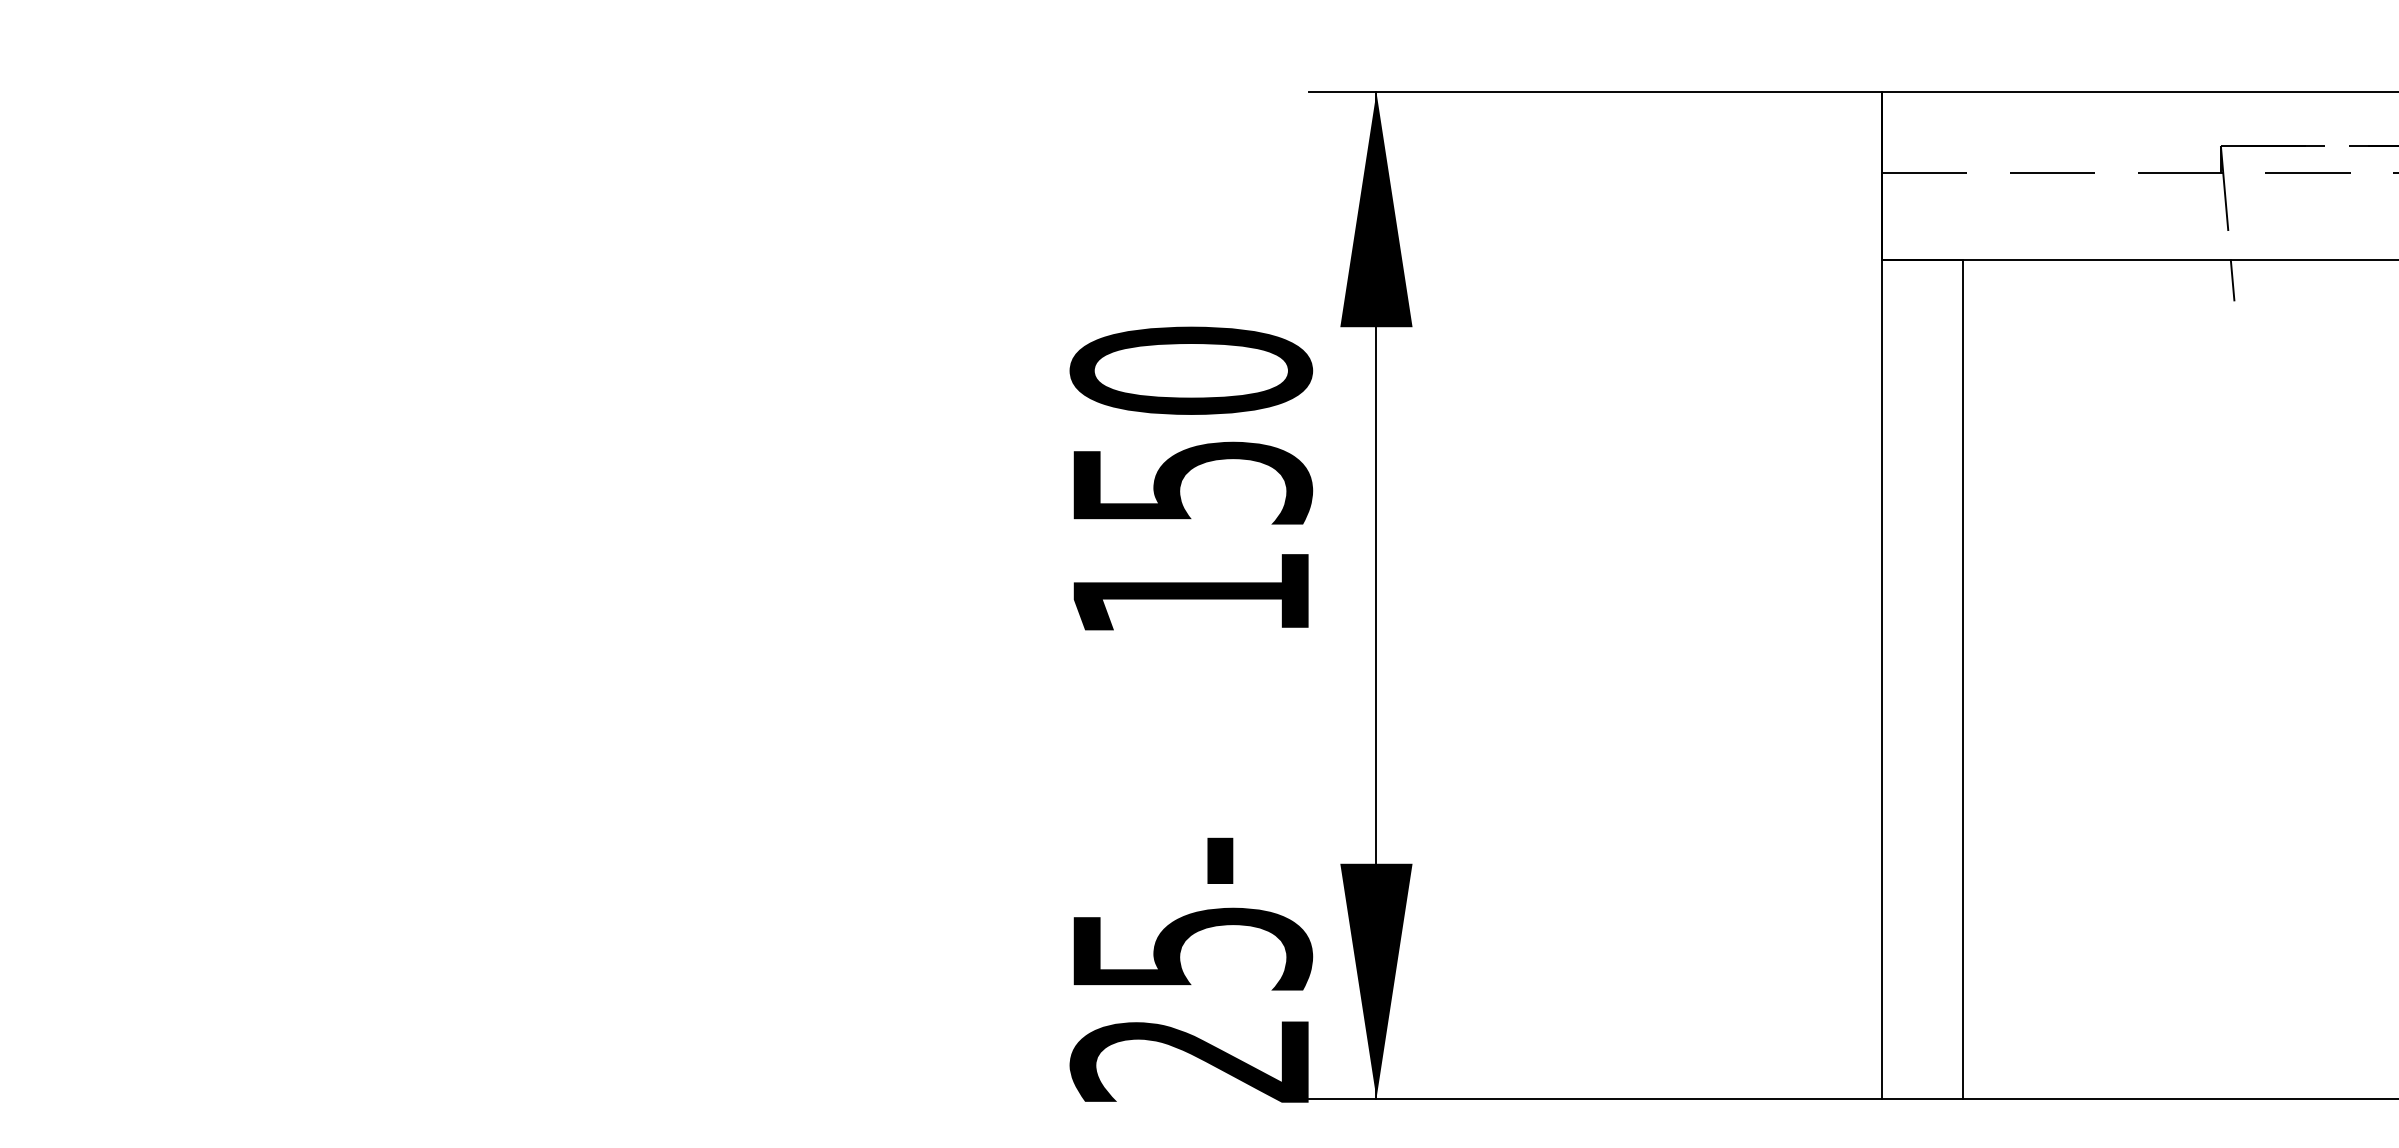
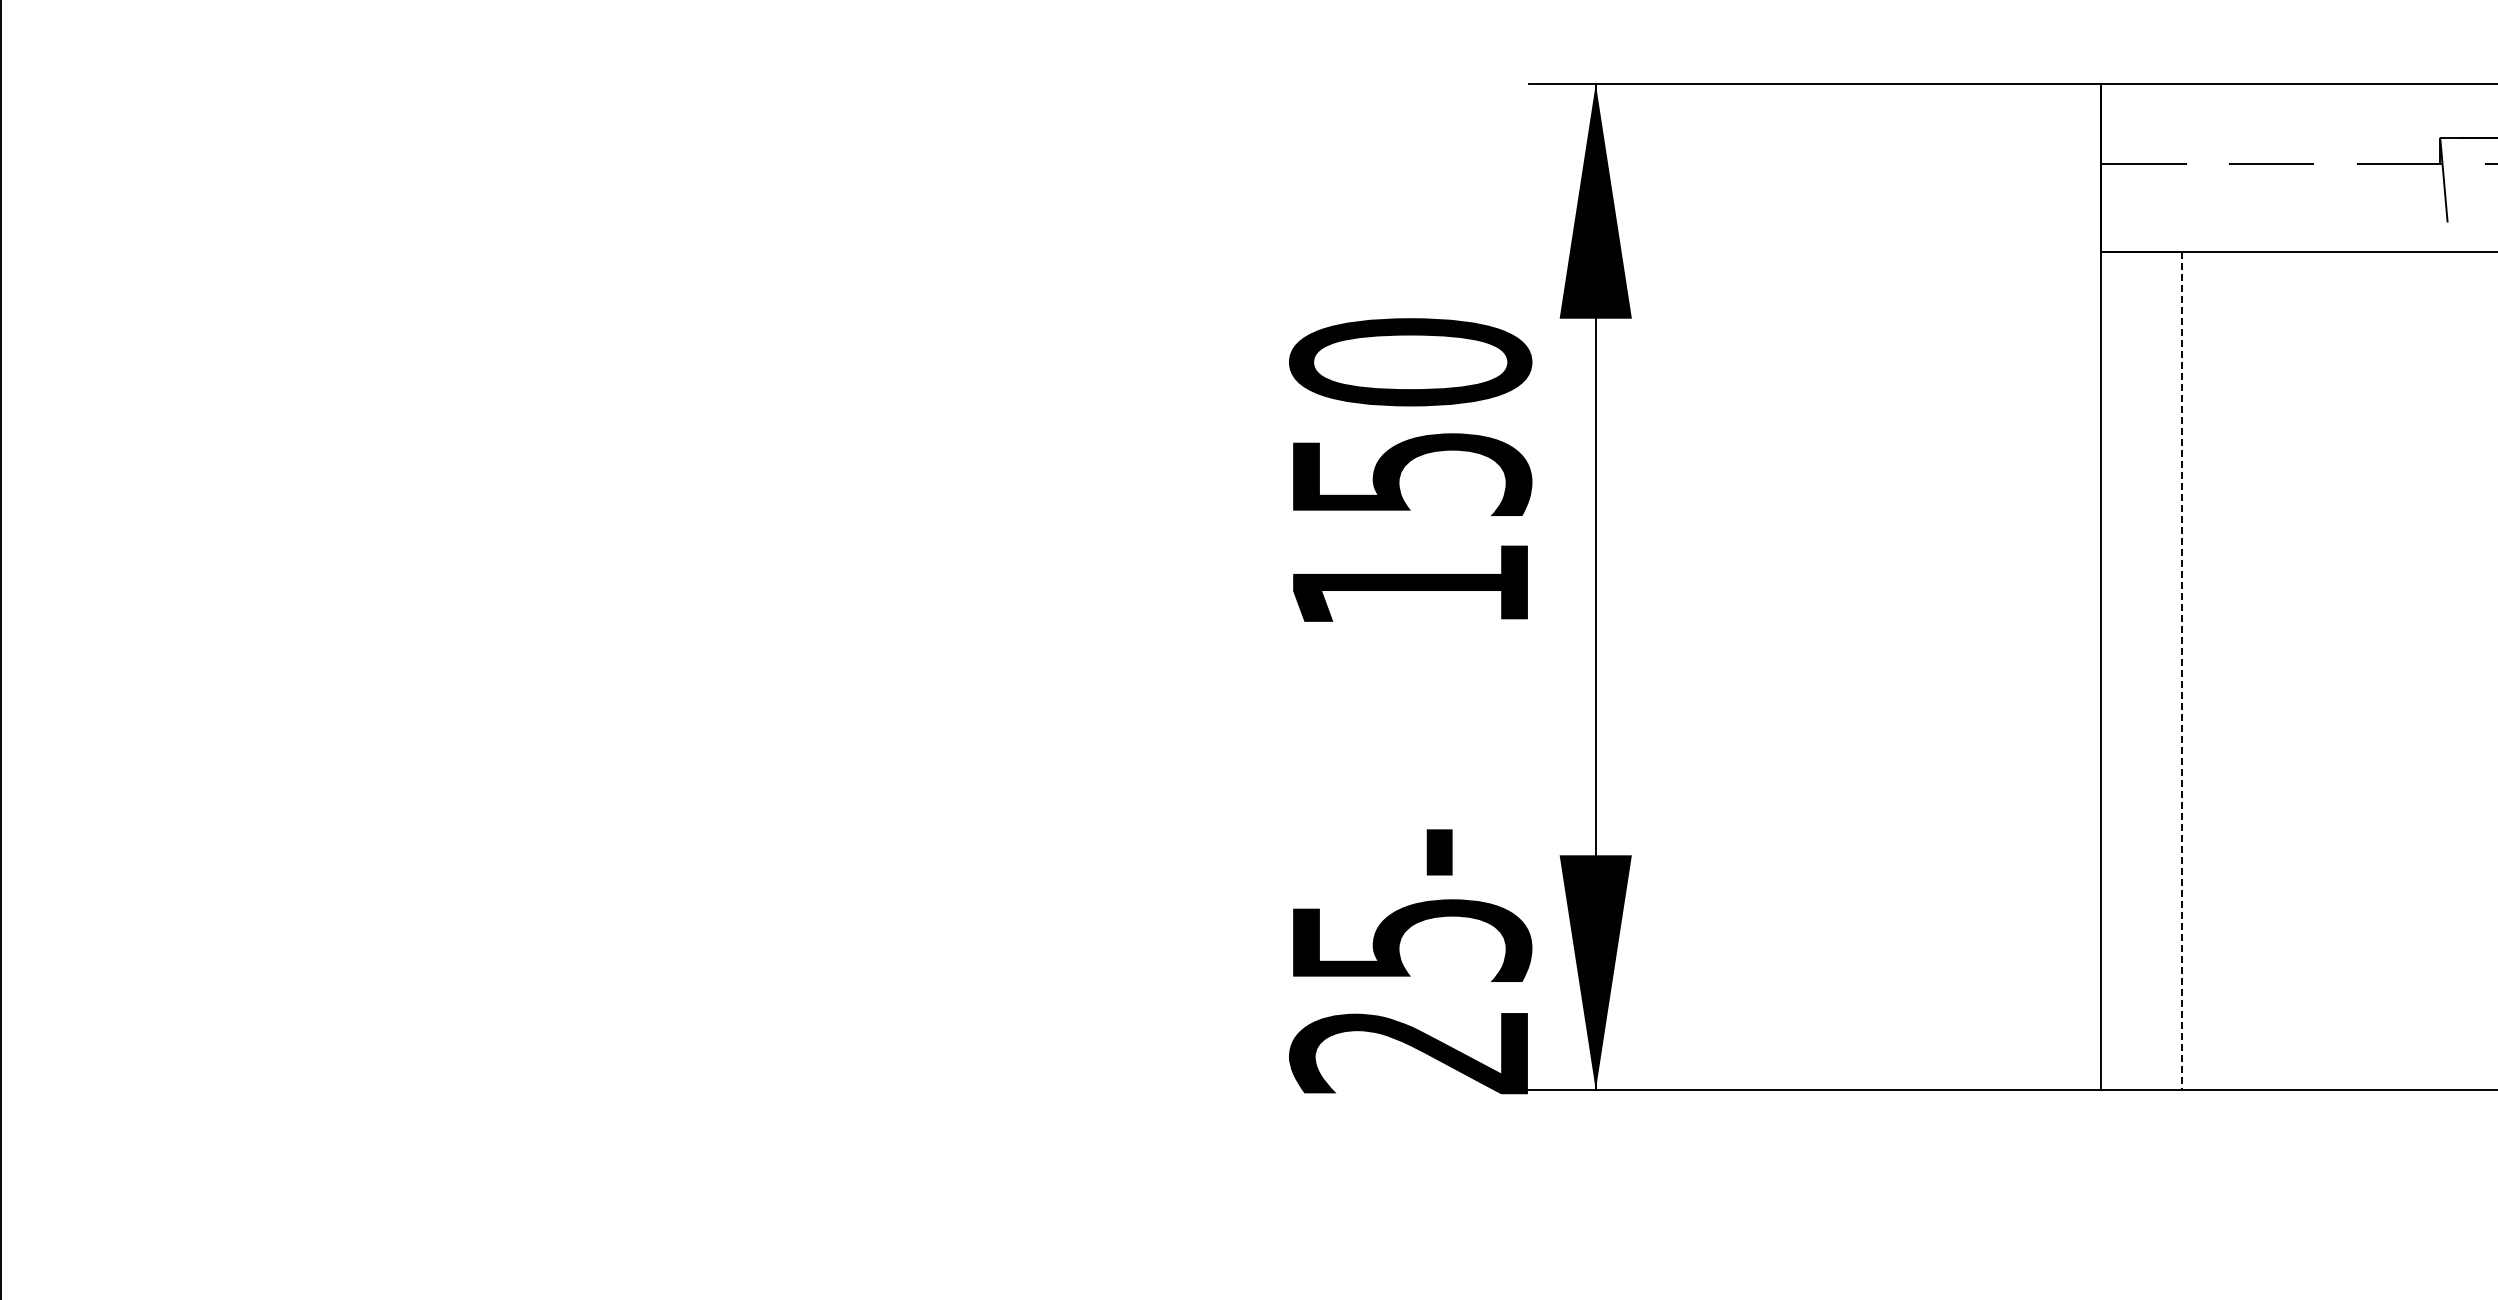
line: (2232, 279) -> (2451, 271), removed
line: (1962, 679) -> (2181, 671), solid -> dashed

